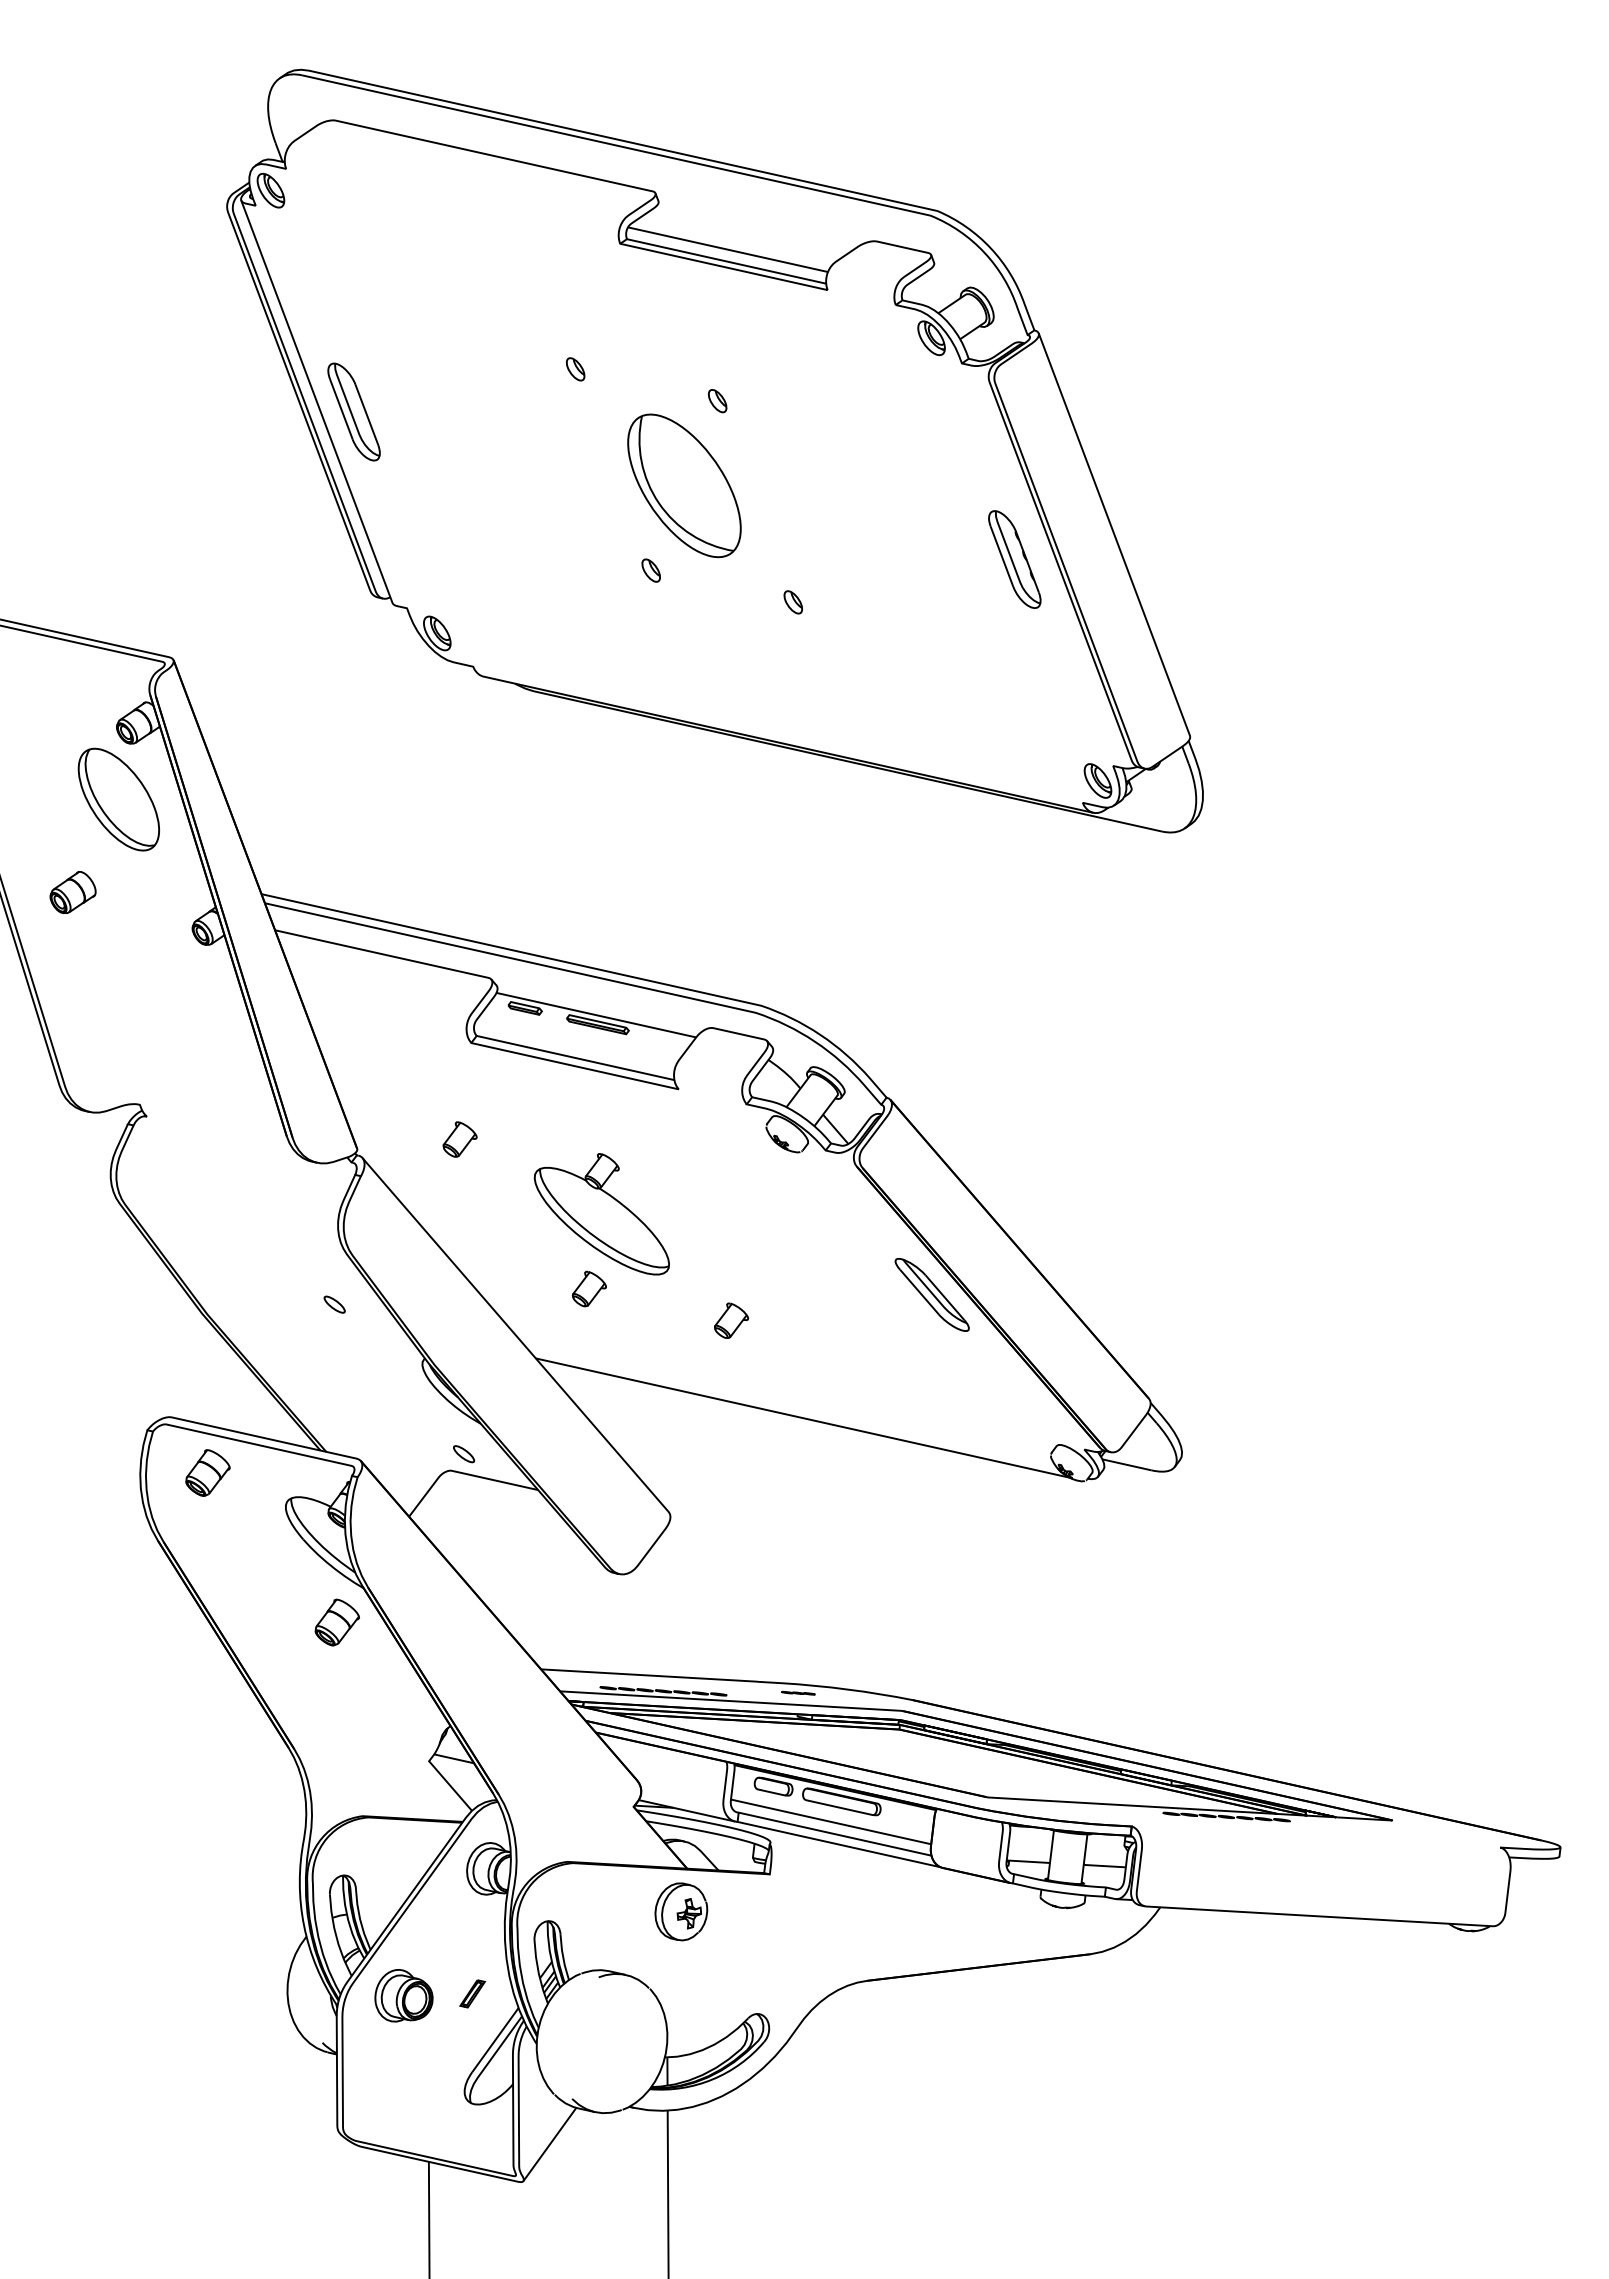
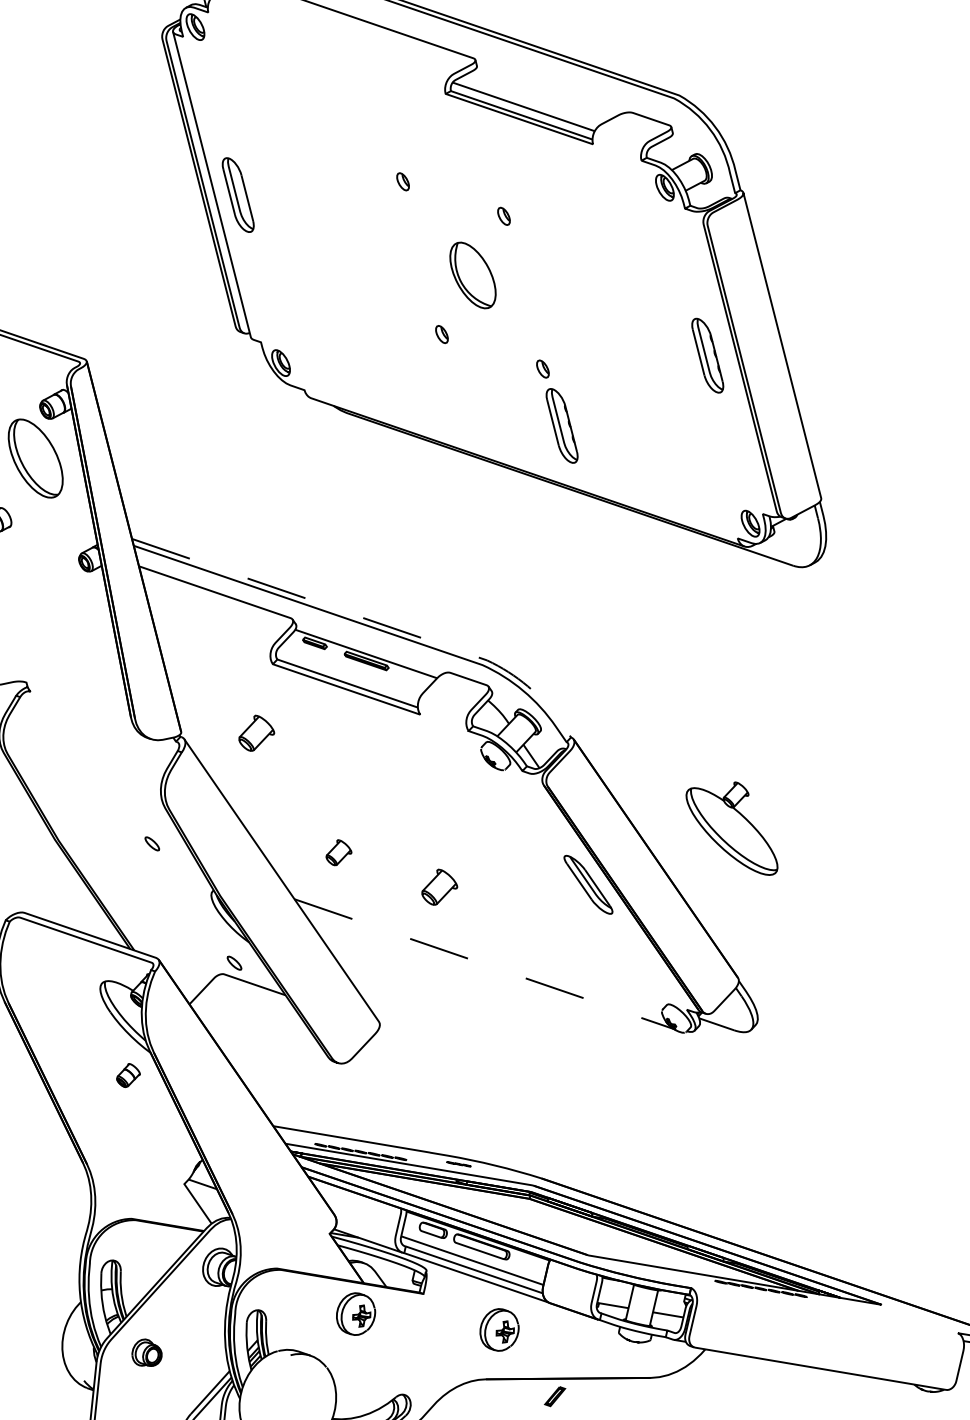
part: (684, 485) -> (473, 275), size x0.6
part: (827, 676) -> (561, 425), added
line: (598, 969) -> (371, 620), solid -> dashed
part: (459, 1139) -> (256, 733), size x1.4
part: (601, 1214) -> (732, 826), moved
part: (731, 1320) -> (440, 887), size x1.4
line: (802, 1418) -> (483, 964), solid -> dashed
part: (207, 1472) -> (46, 955), removed
part: (336, 1622) -> (128, 1075), size x0.7
part: (878, 1911) -> (499, 1329), added
part: (472, 1993) -> (555, 1396), moved
part: (403, 1995) -> (146, 1352), size x0.7

